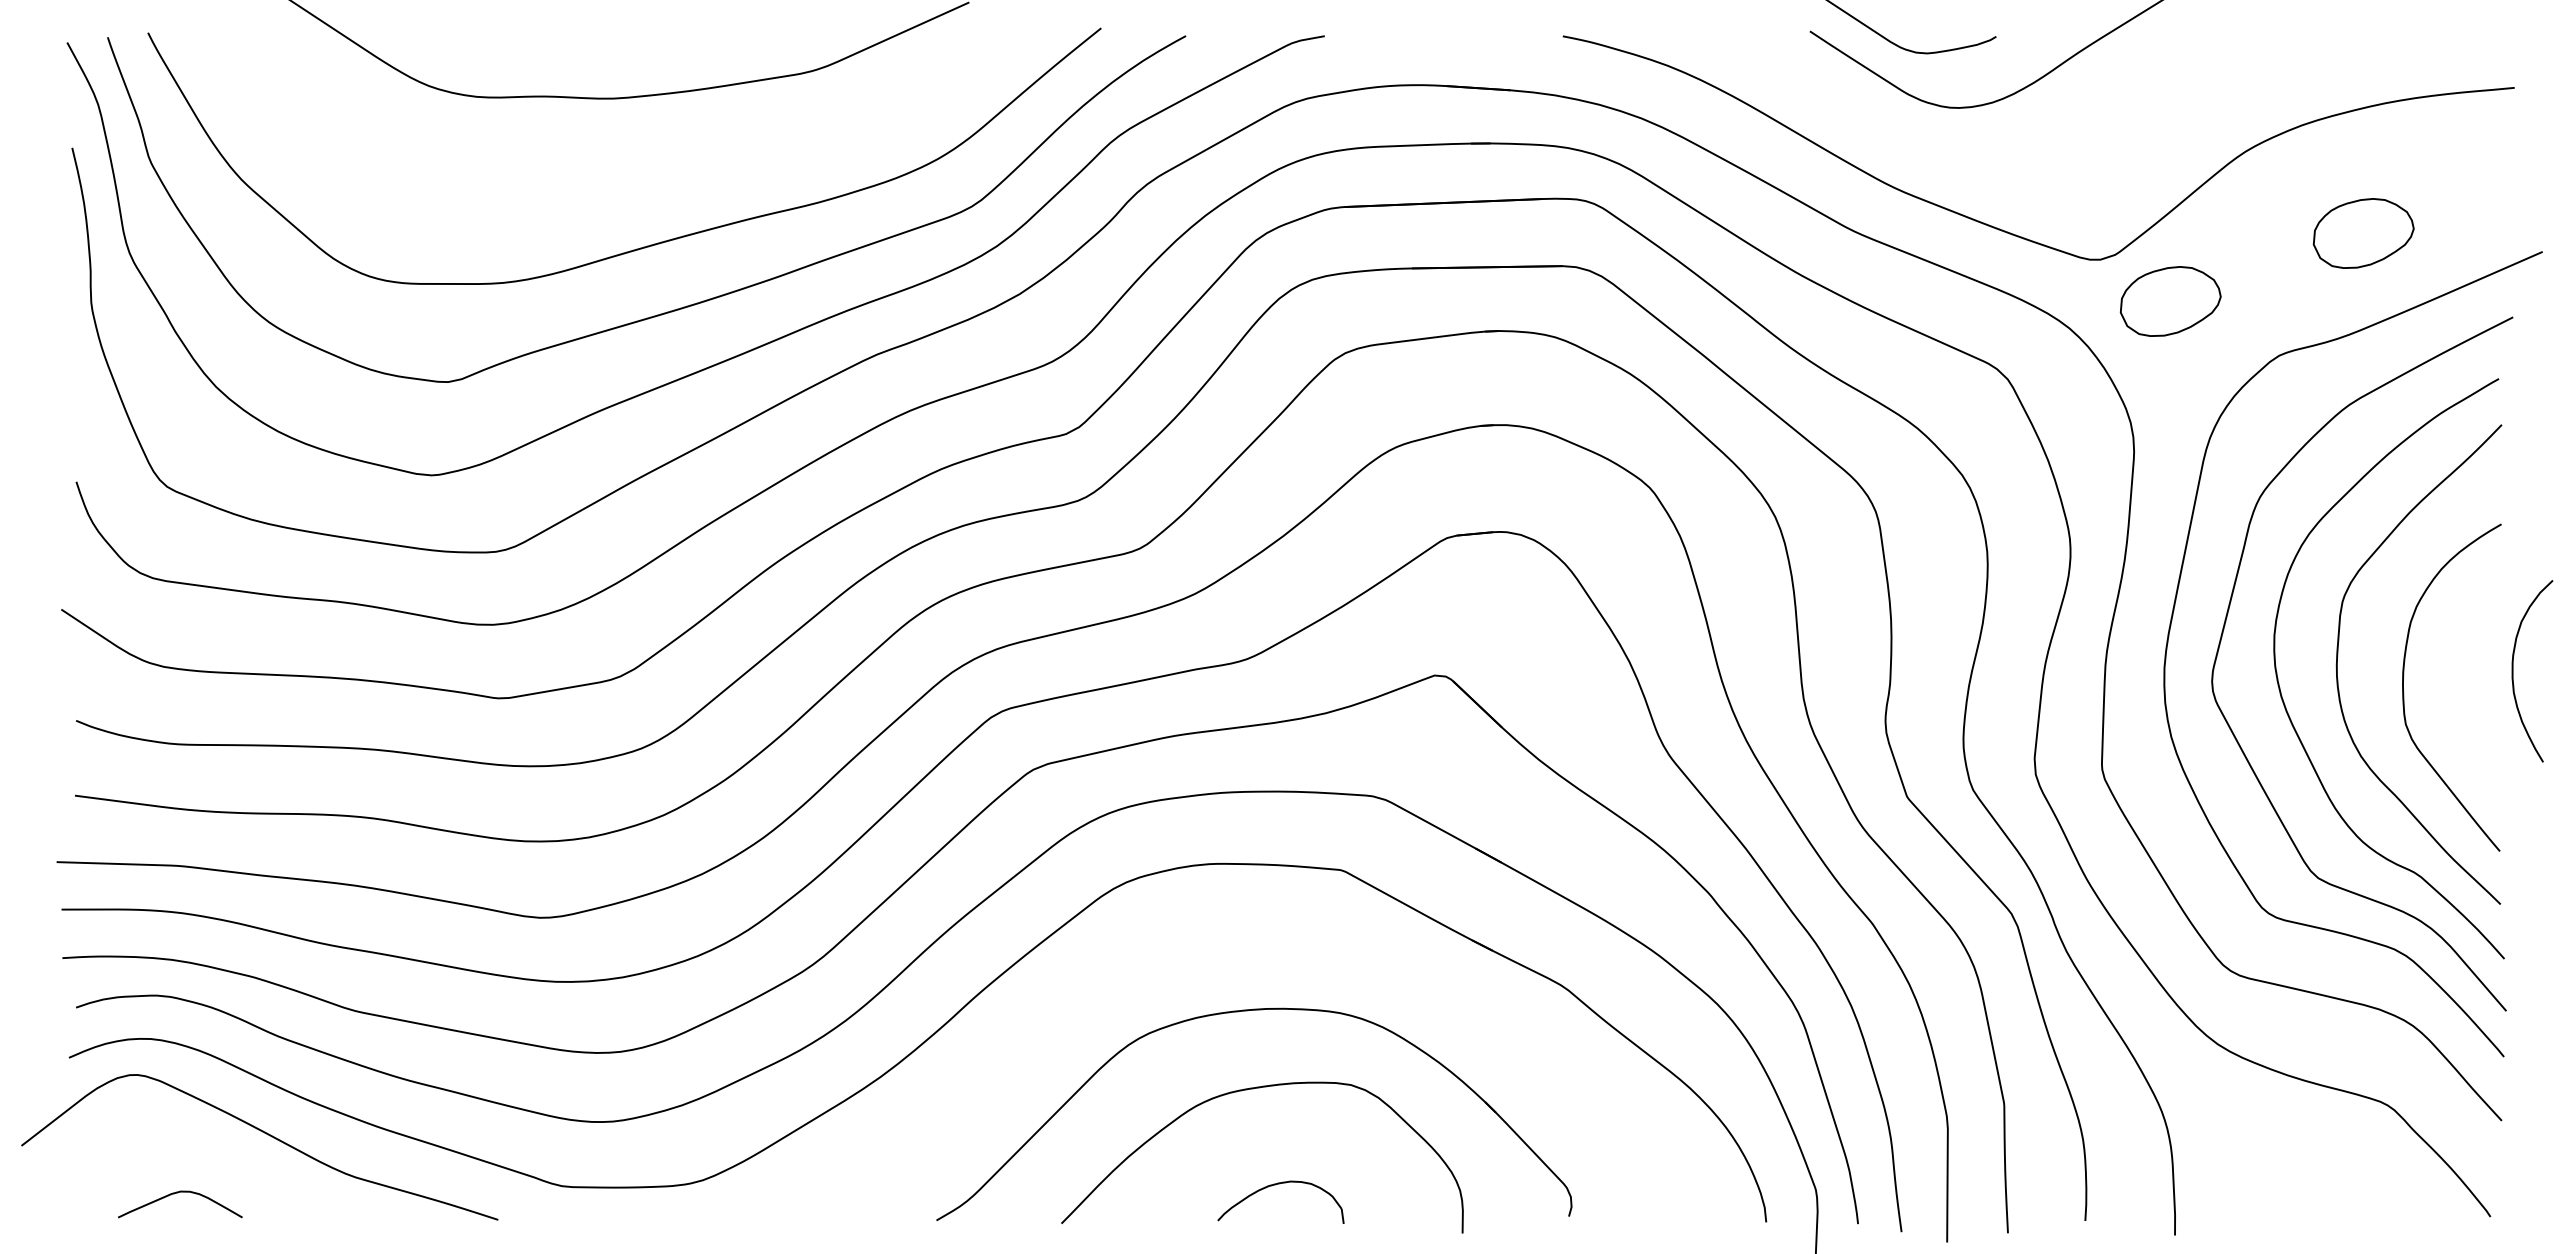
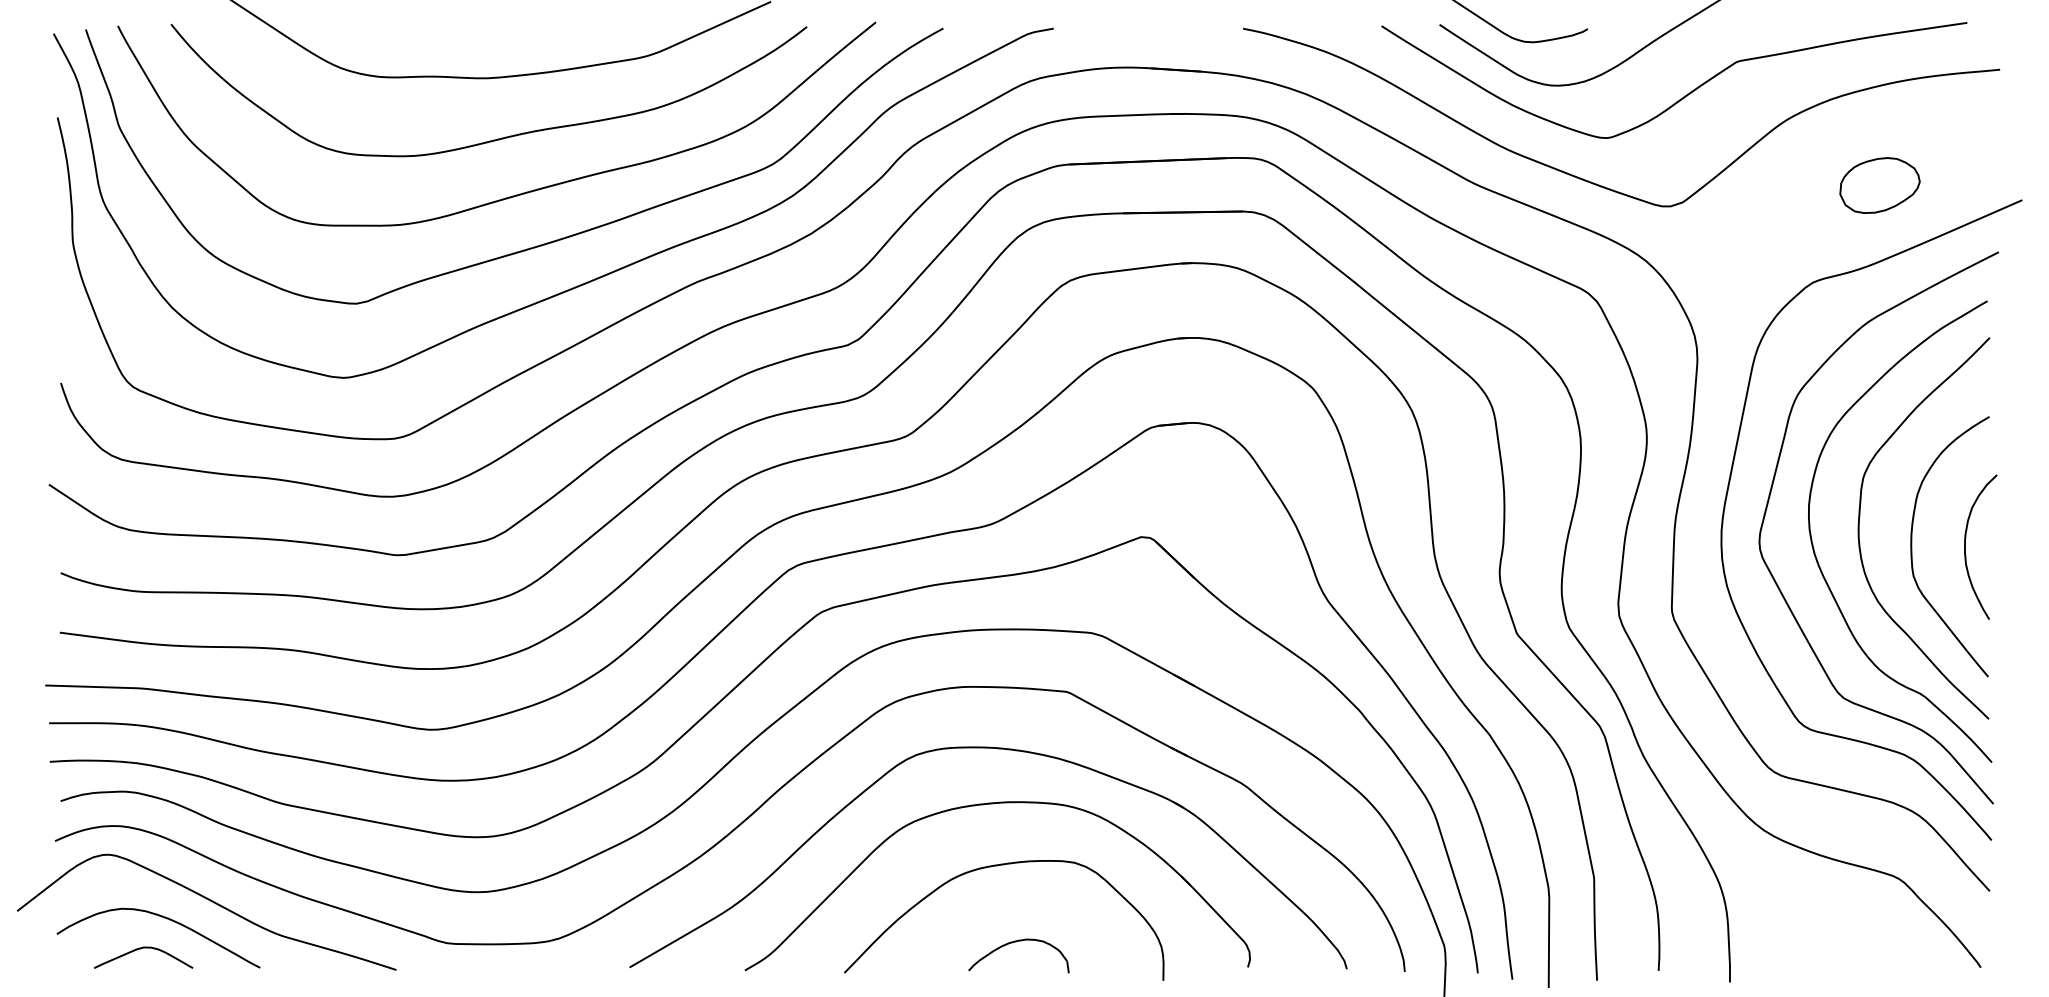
curve: (2118, 120) -> (1684, 95), added
curve: (630, 173) -> (501, 137), added
part: (2170, 301) -> (1726, 239), removed
curve: (2513, 671) -> (1965, 547), moved
part: (1256, 942) -> (999, 749), added
curve: (208, 1155) -> (165, 918), added

